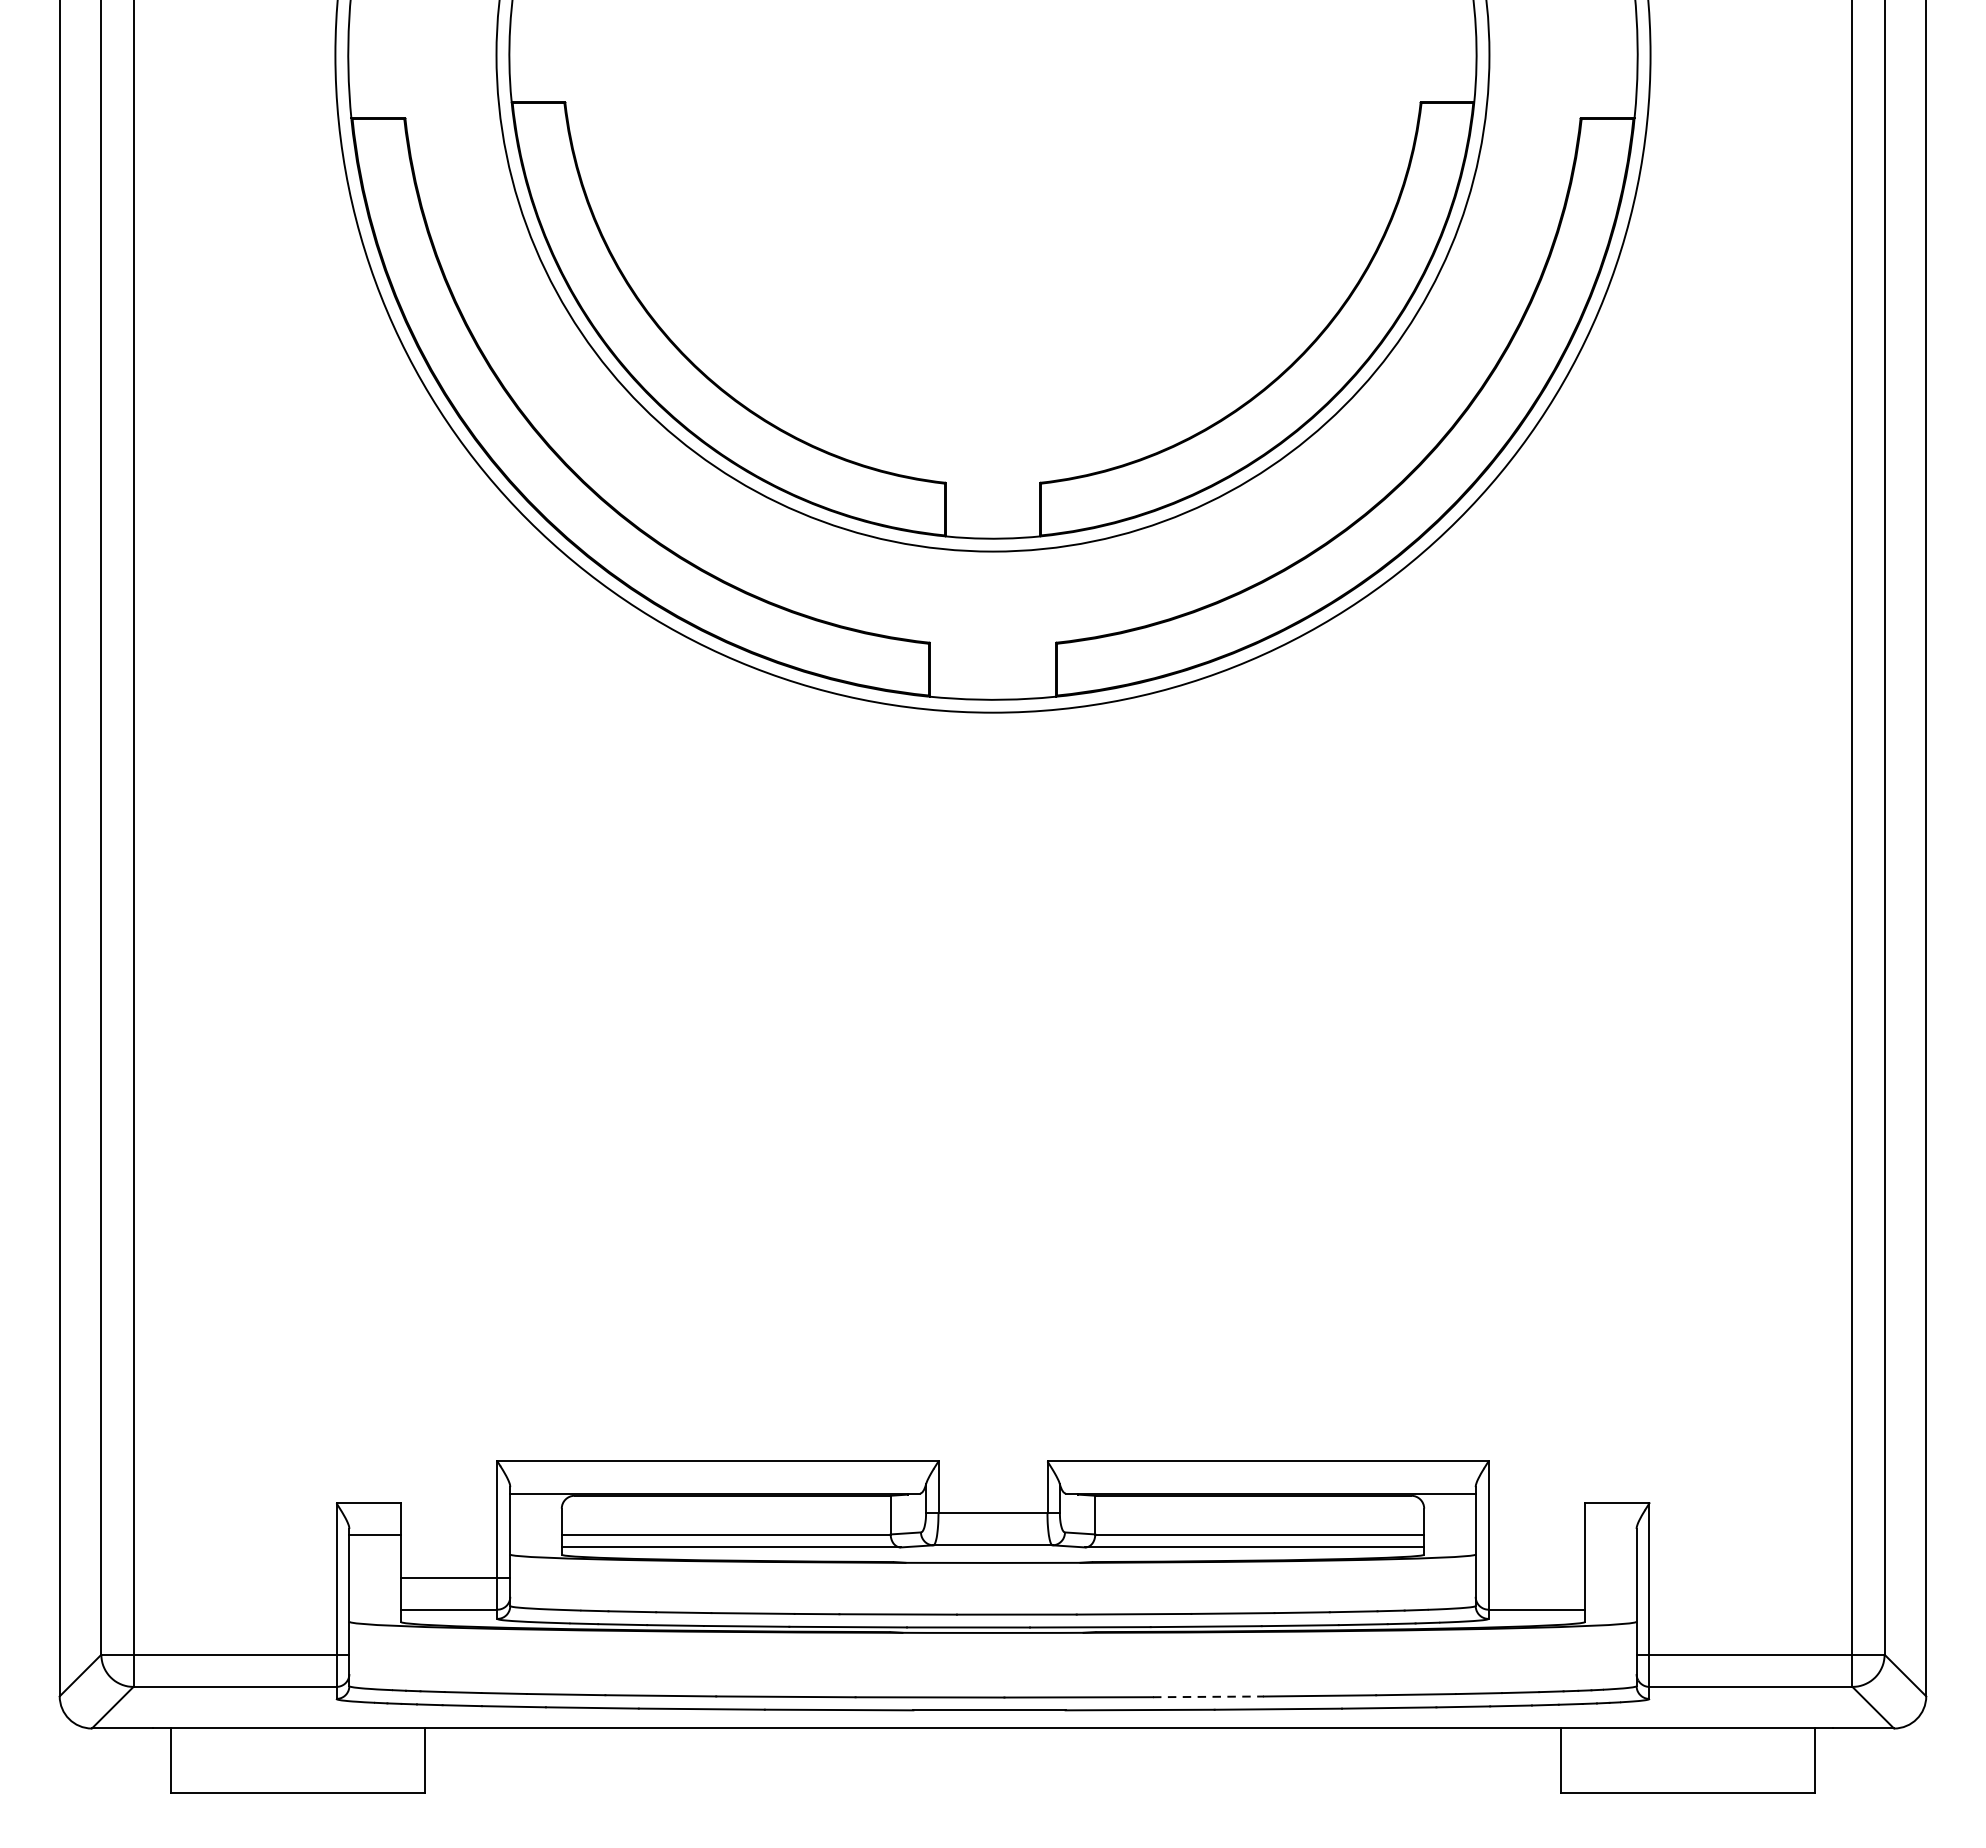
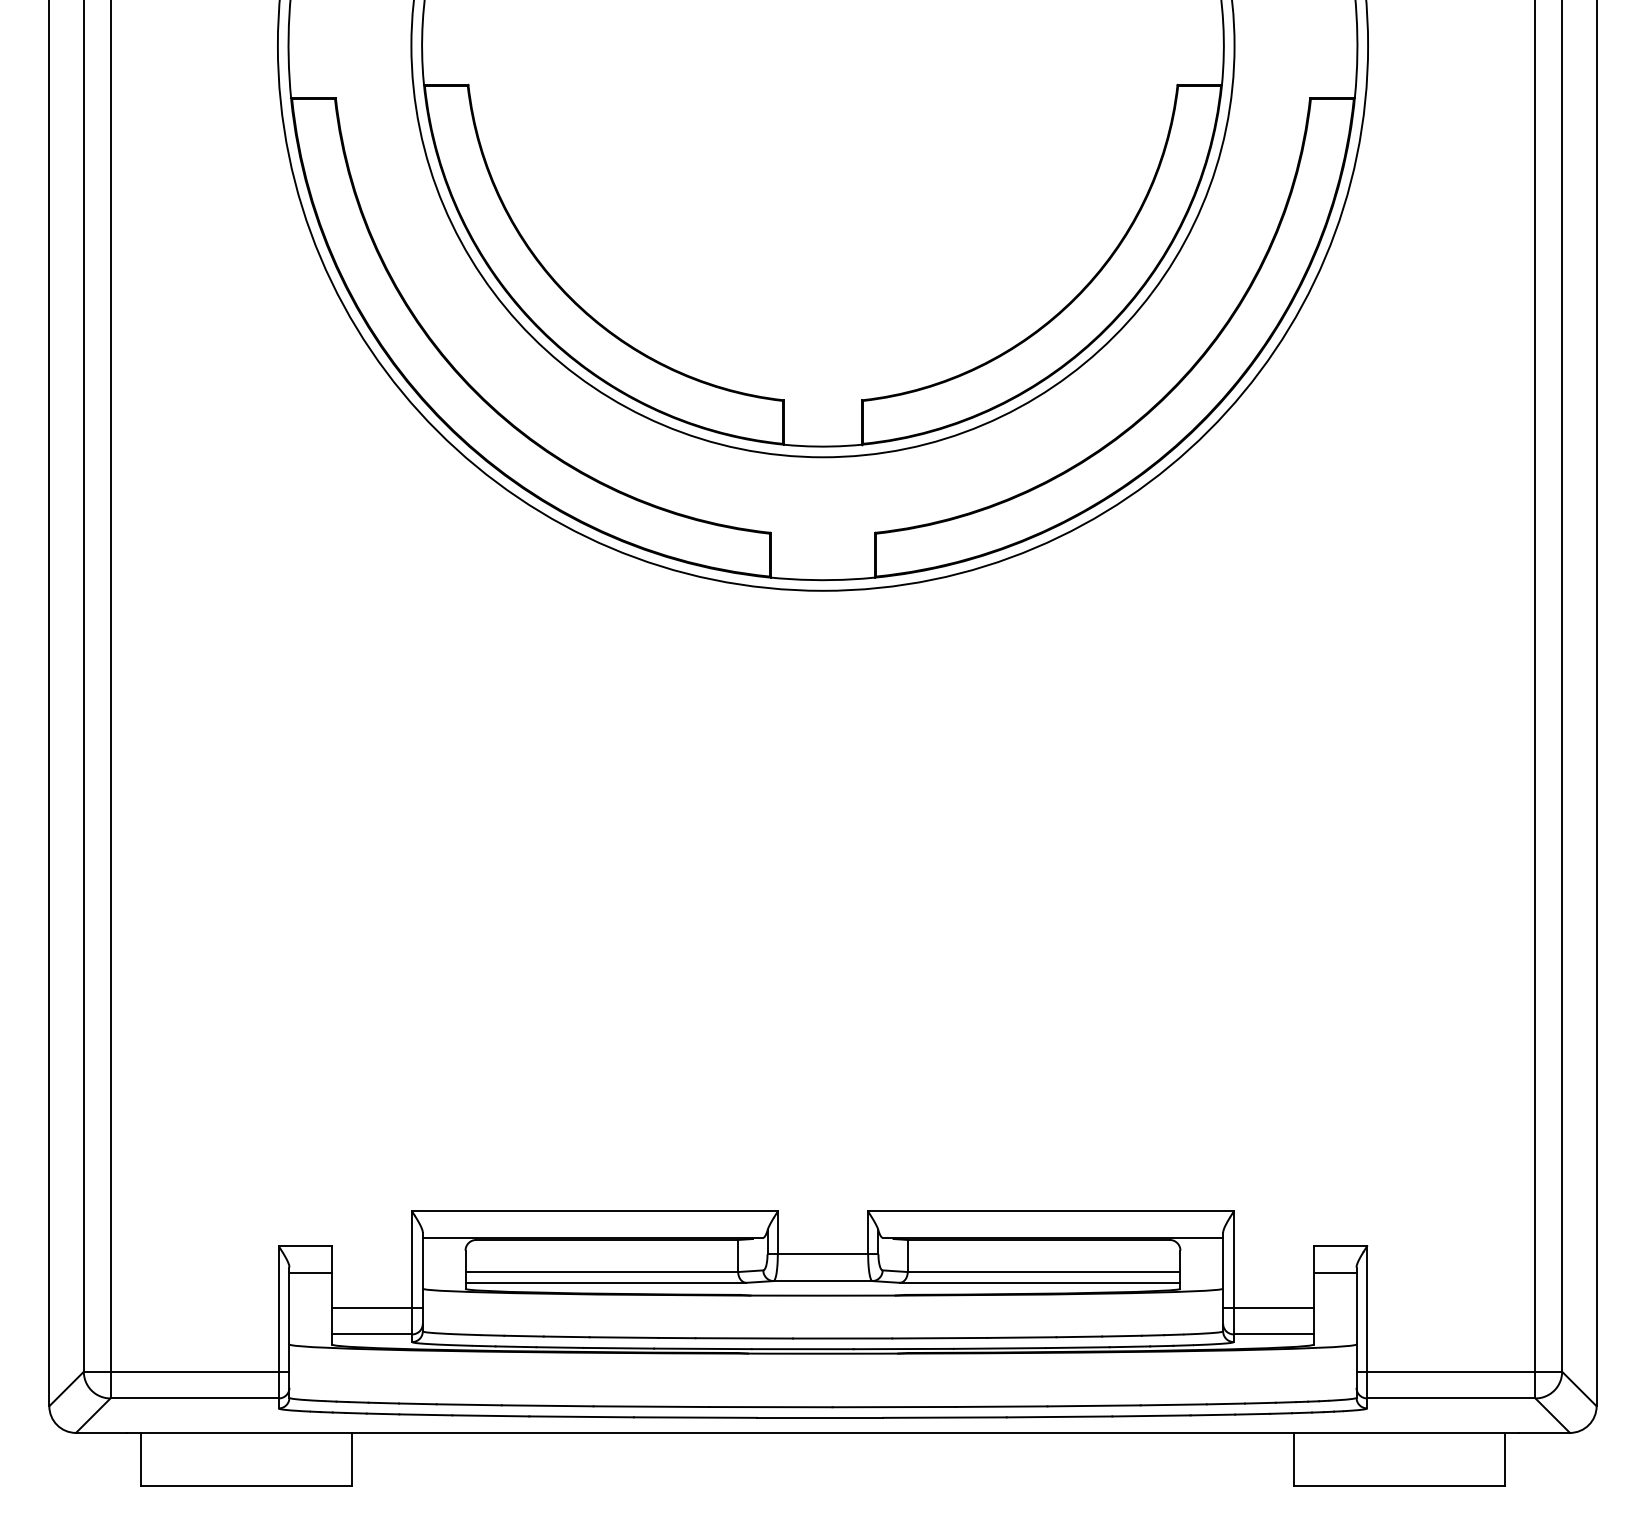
line: (1610, 1534) -> (1334, 1272), added
line: (1530, 1577) -> (1268, 1307), added
line: (1208, 1696) -> (1001, 1406), dashed -> solid

